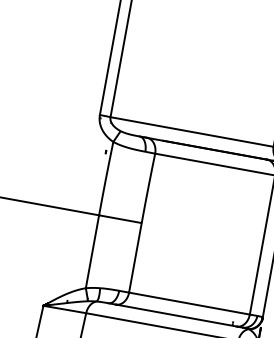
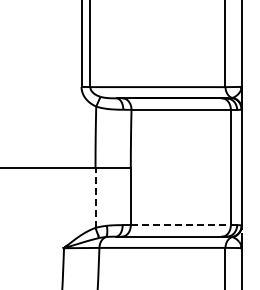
line: (92, 251) -> (95, 197), solid -> dashed
line: (190, 304) -> (181, 225), solid -> dashed

